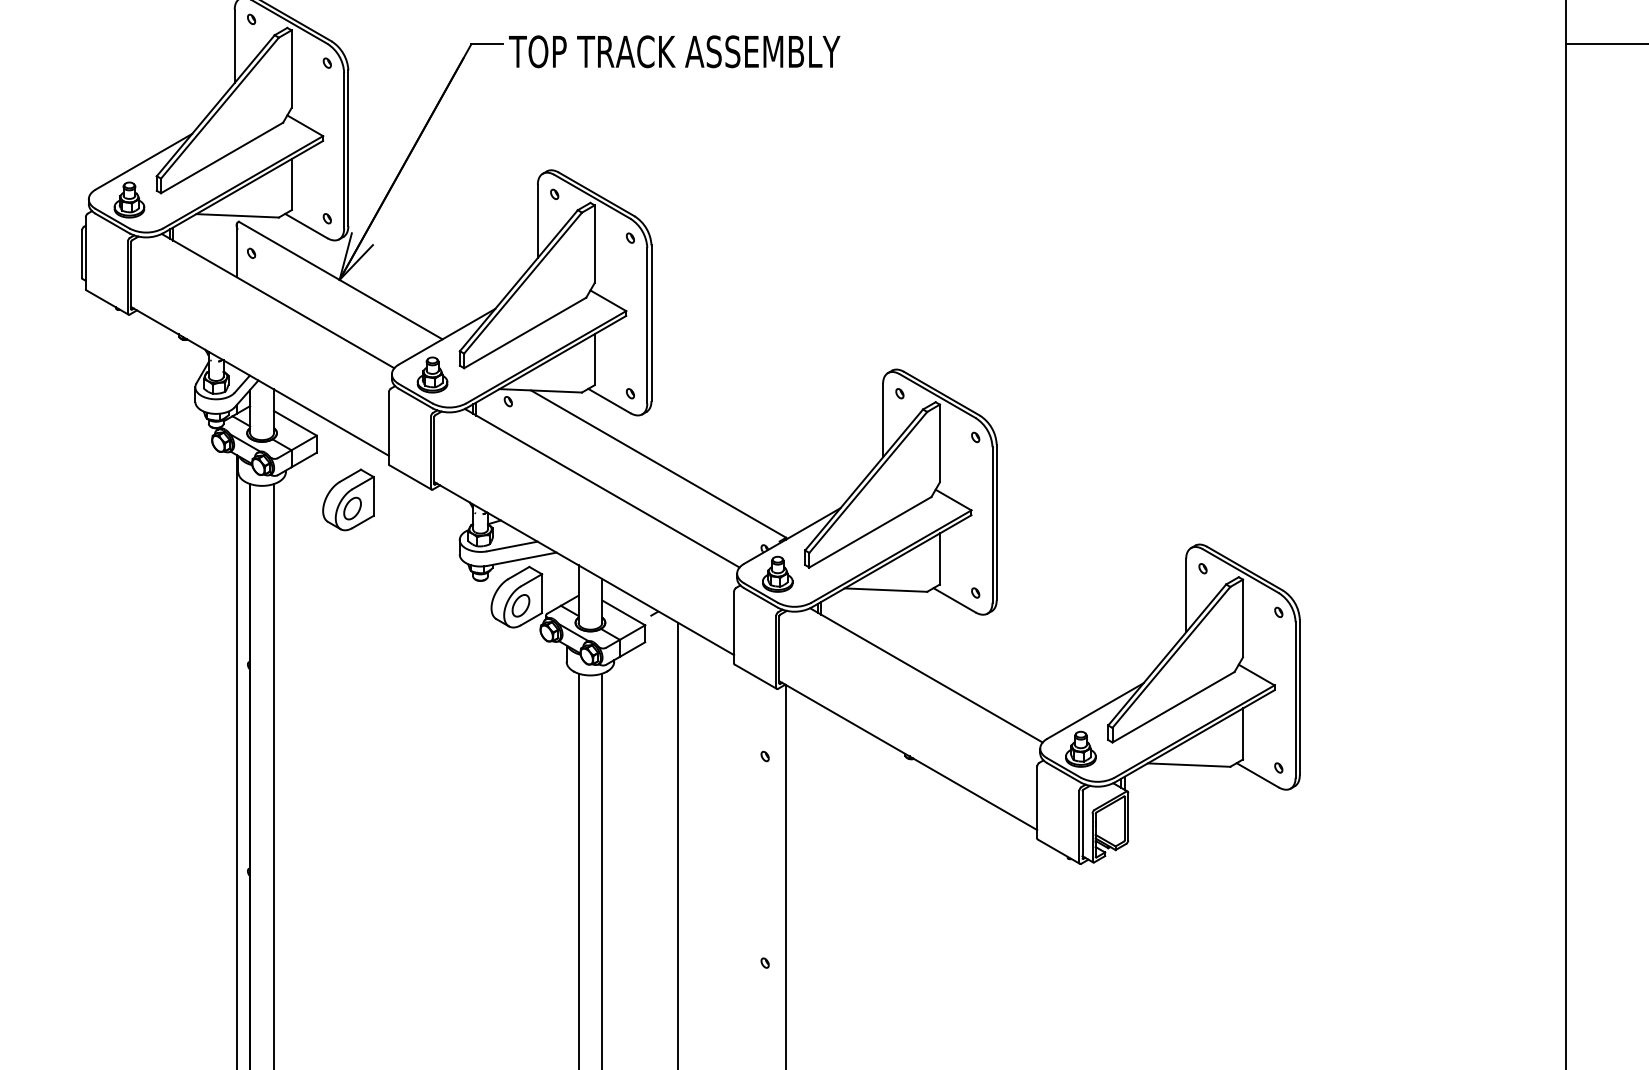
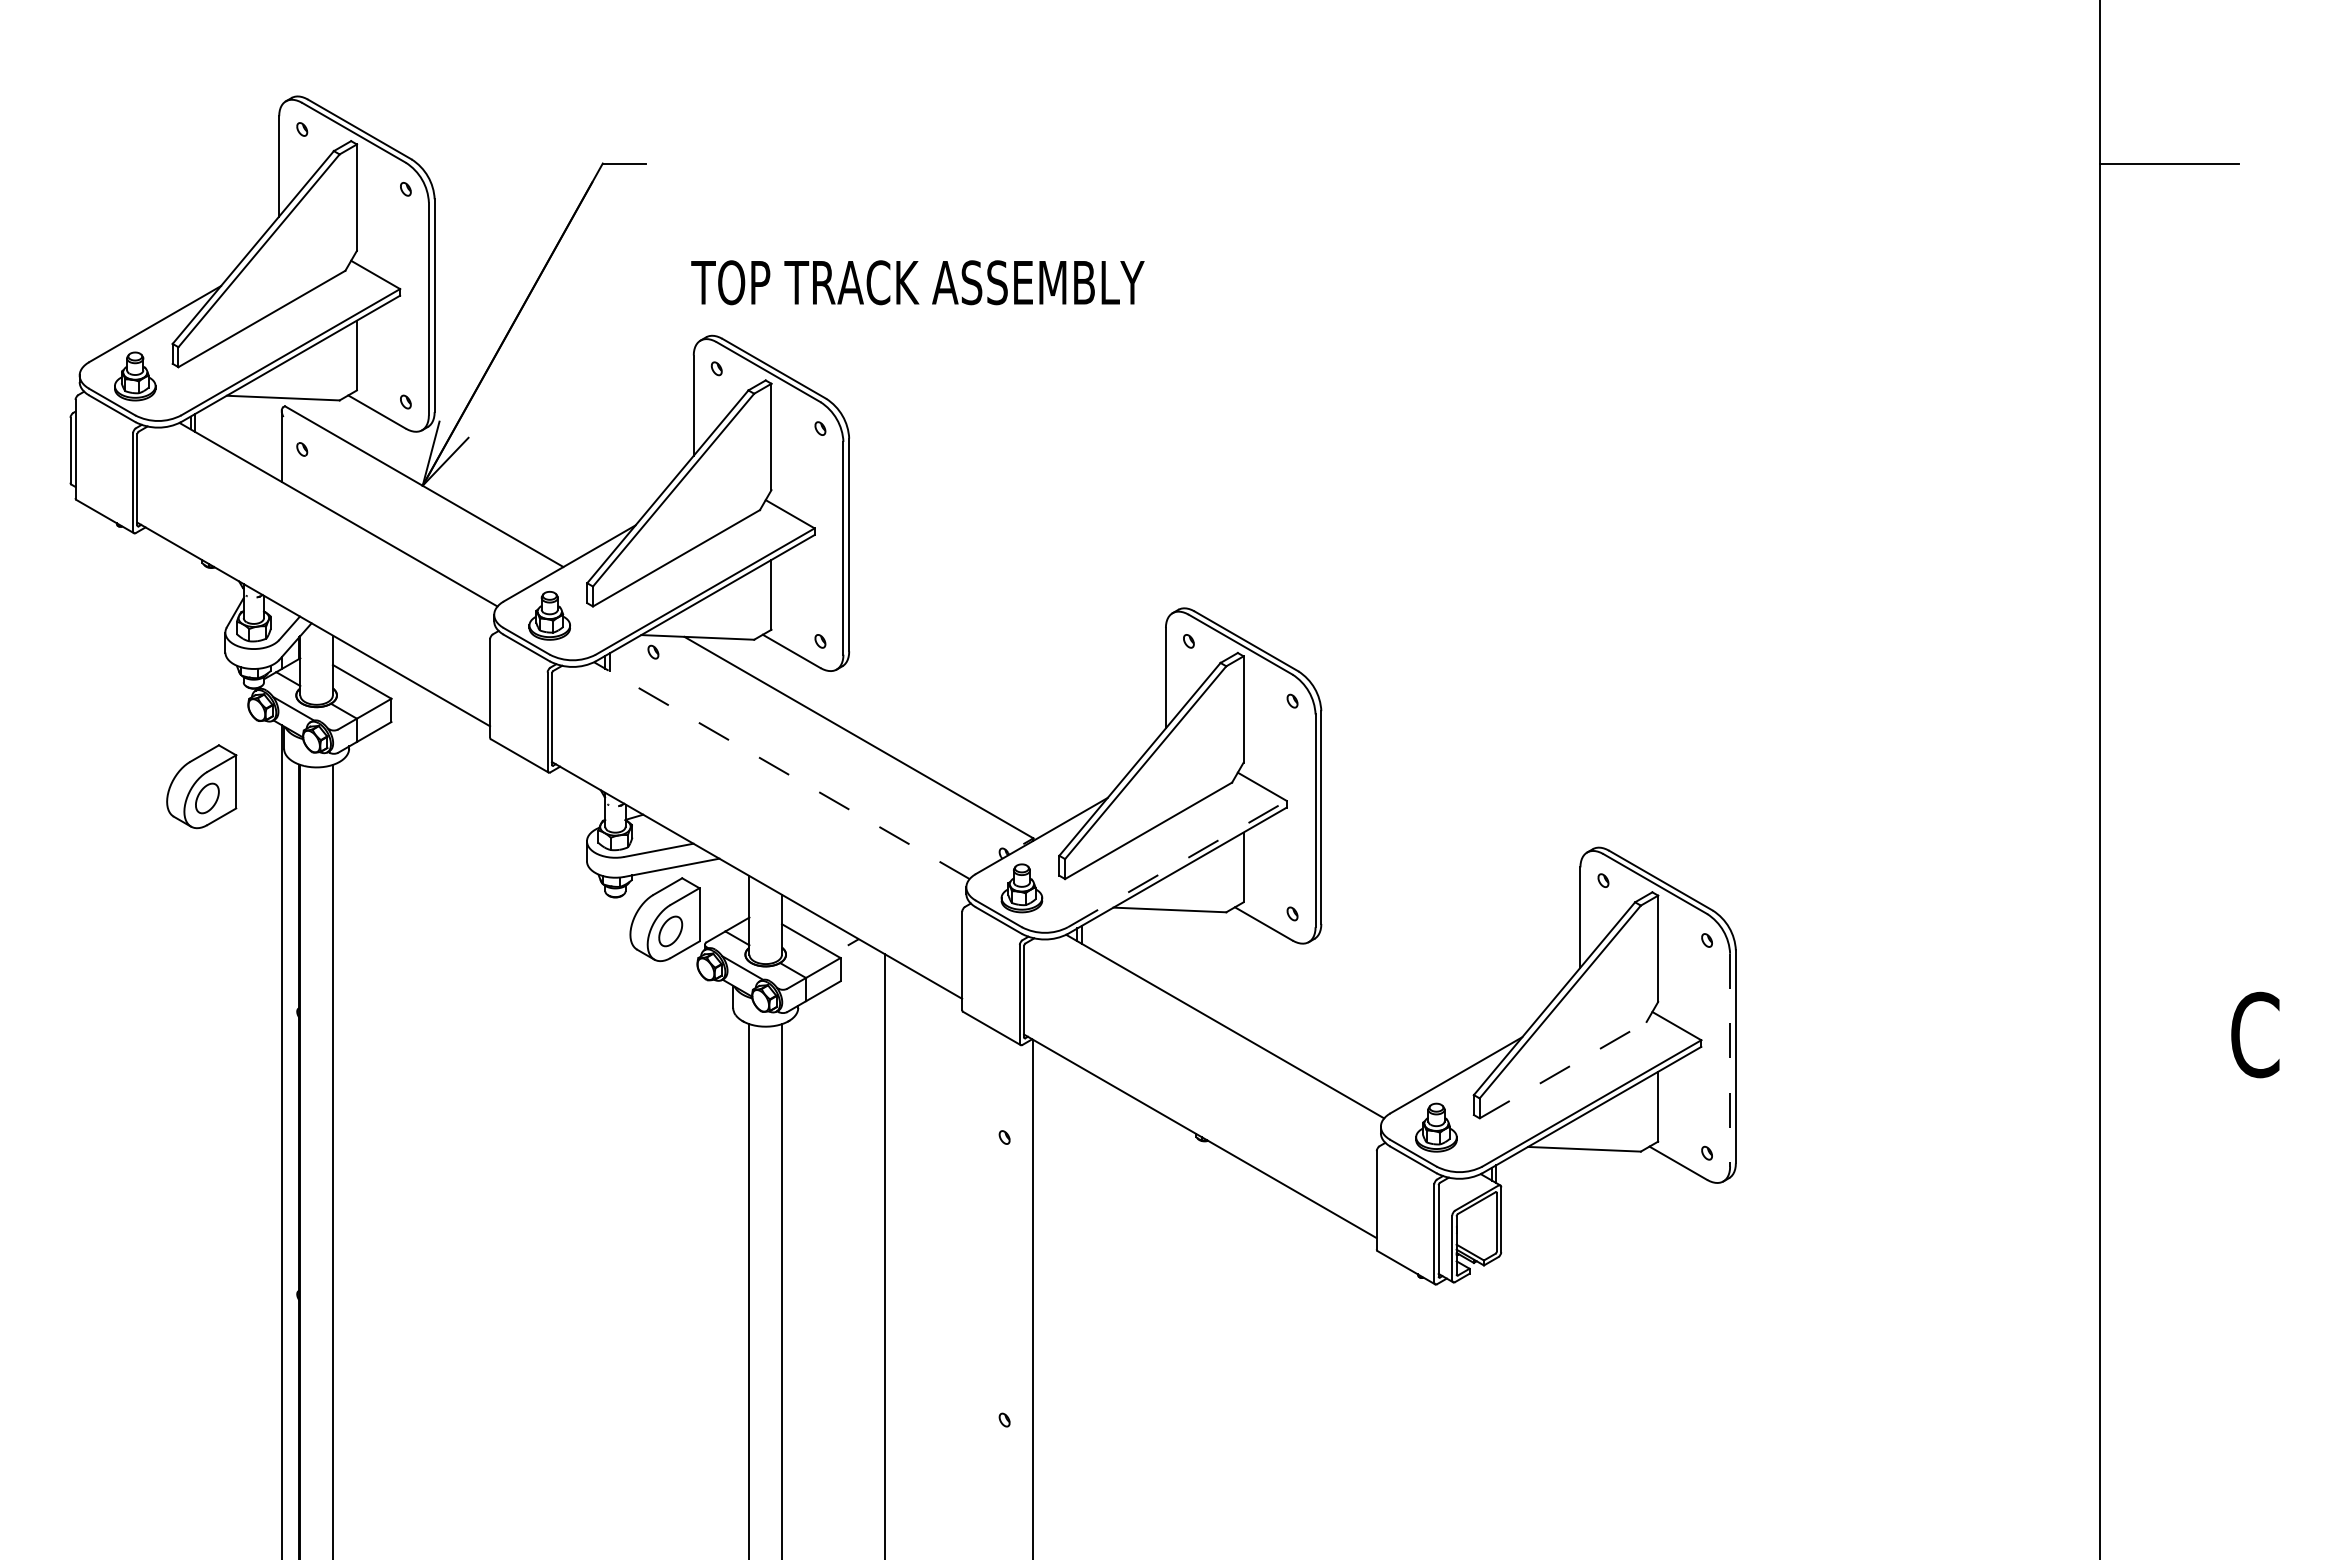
text: (674, 51) -> (917, 282), moved
line: (601, 488) -> (781, 770), solid -> dashed
part: (348, 499) -> (201, 786), moved
line: (891, 556) -> (1177, 863), solid -> dashed
line: (1295, 700) -> (1730, 1060), solid -> dashed
line: (1173, 706) -> (1563, 1069), solid -> dashed

